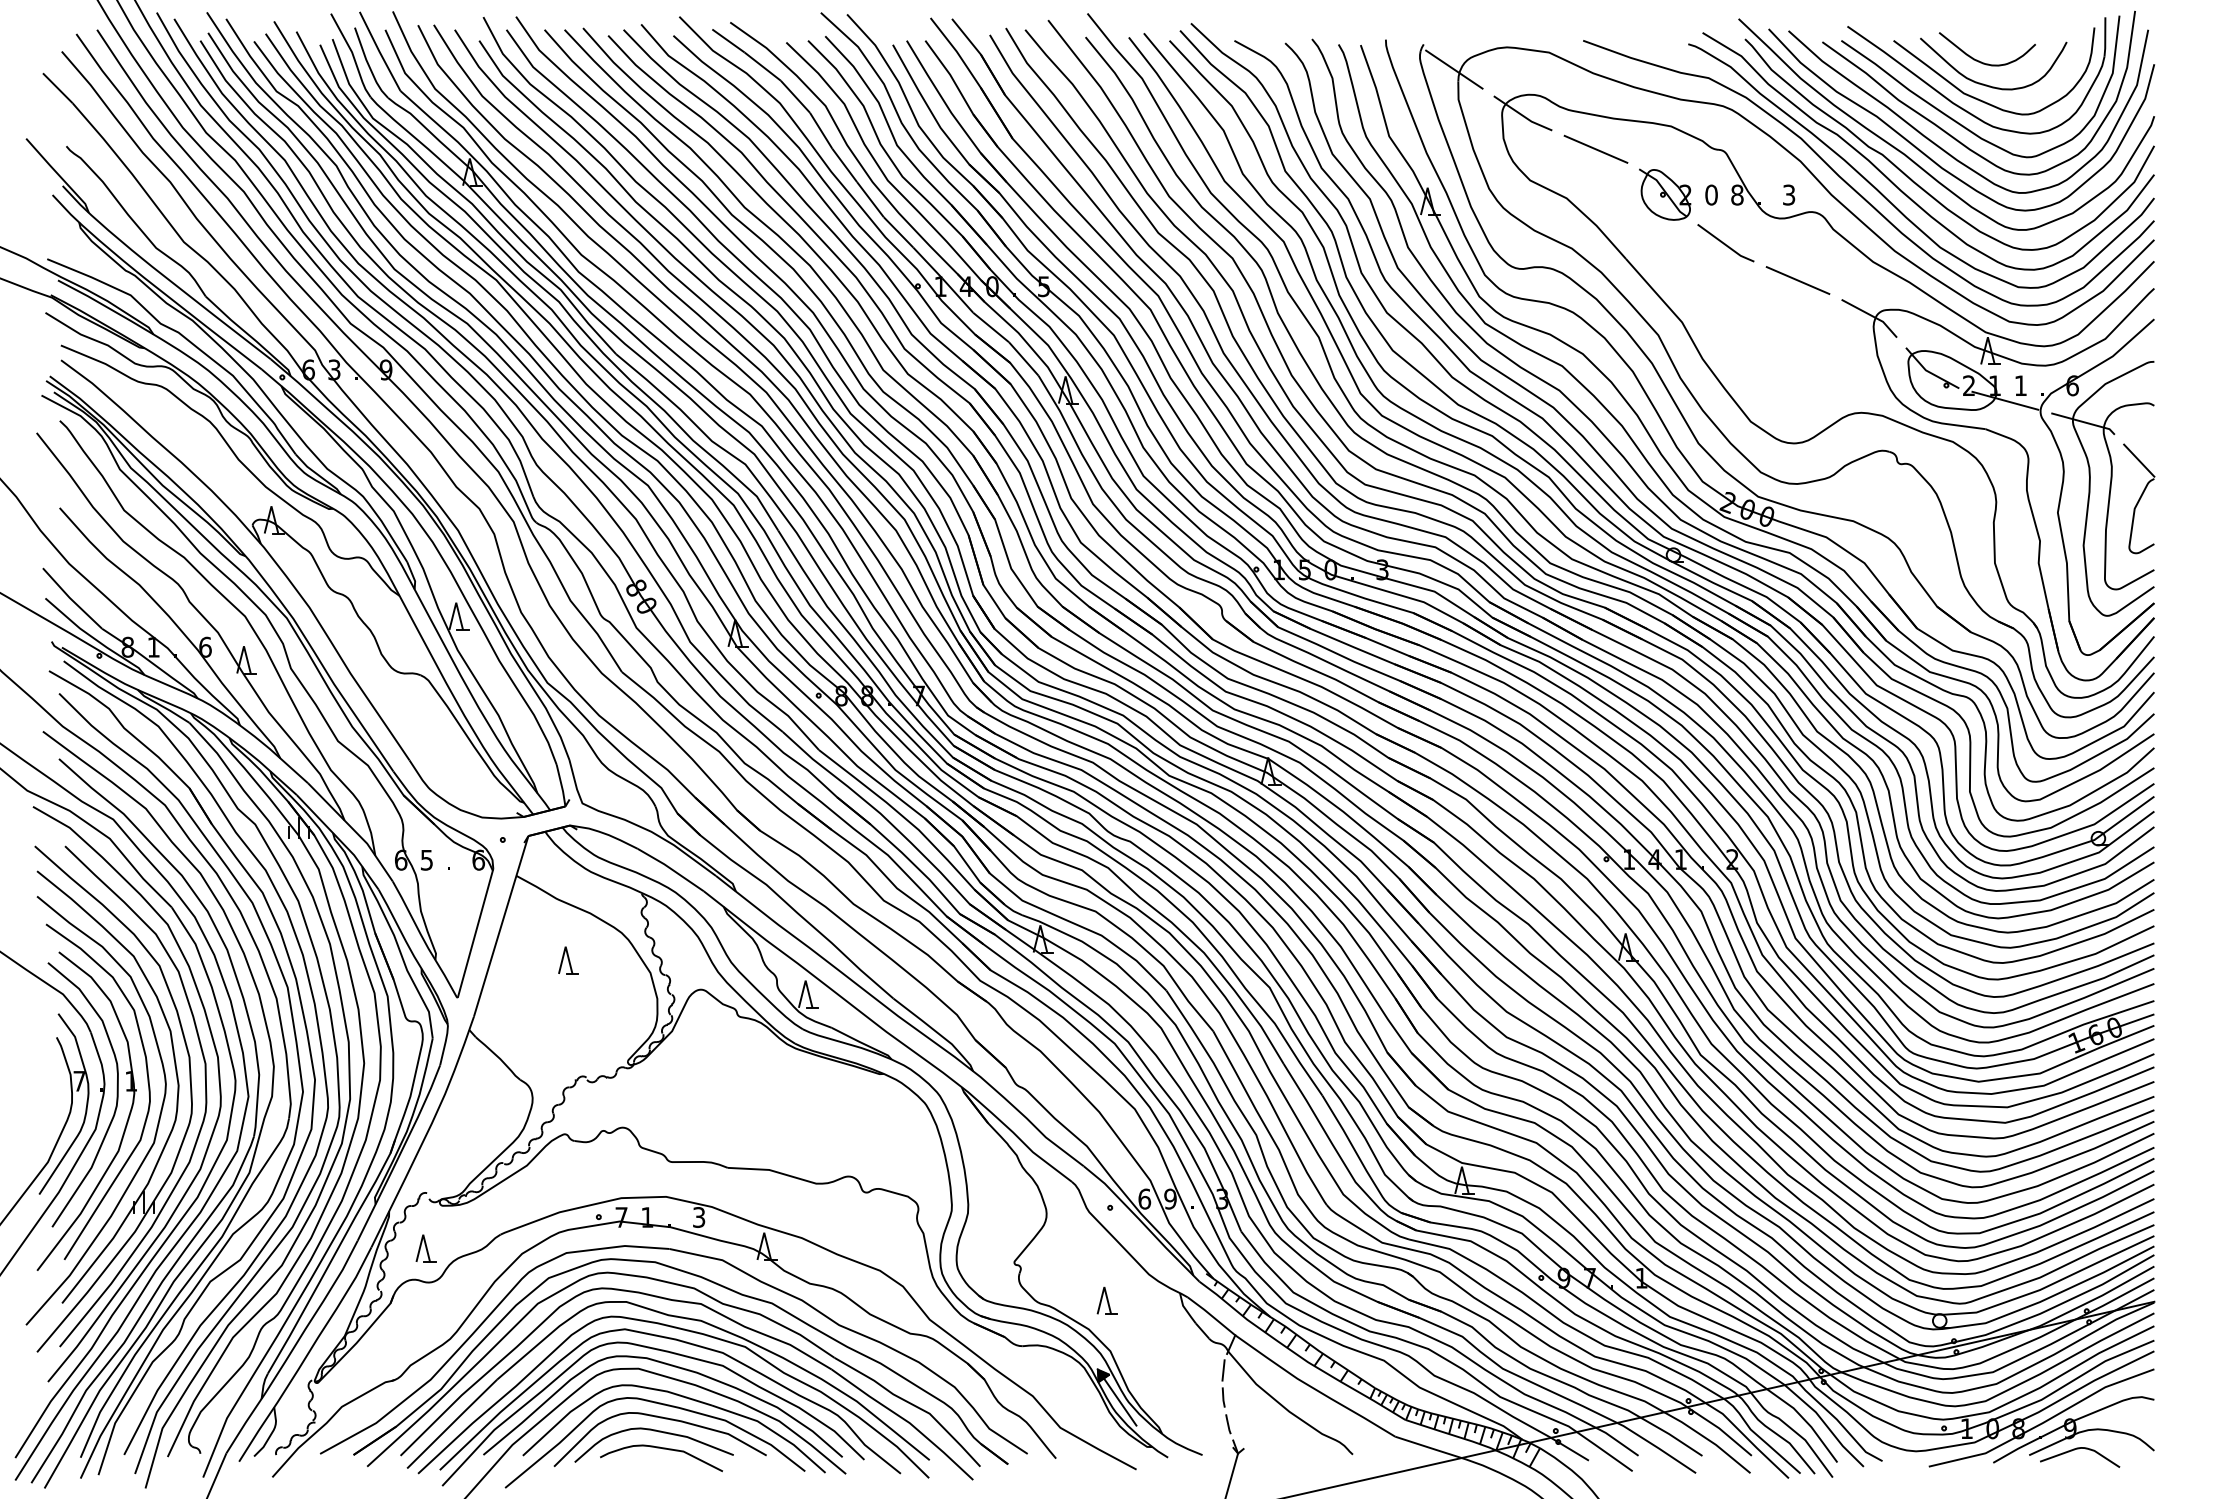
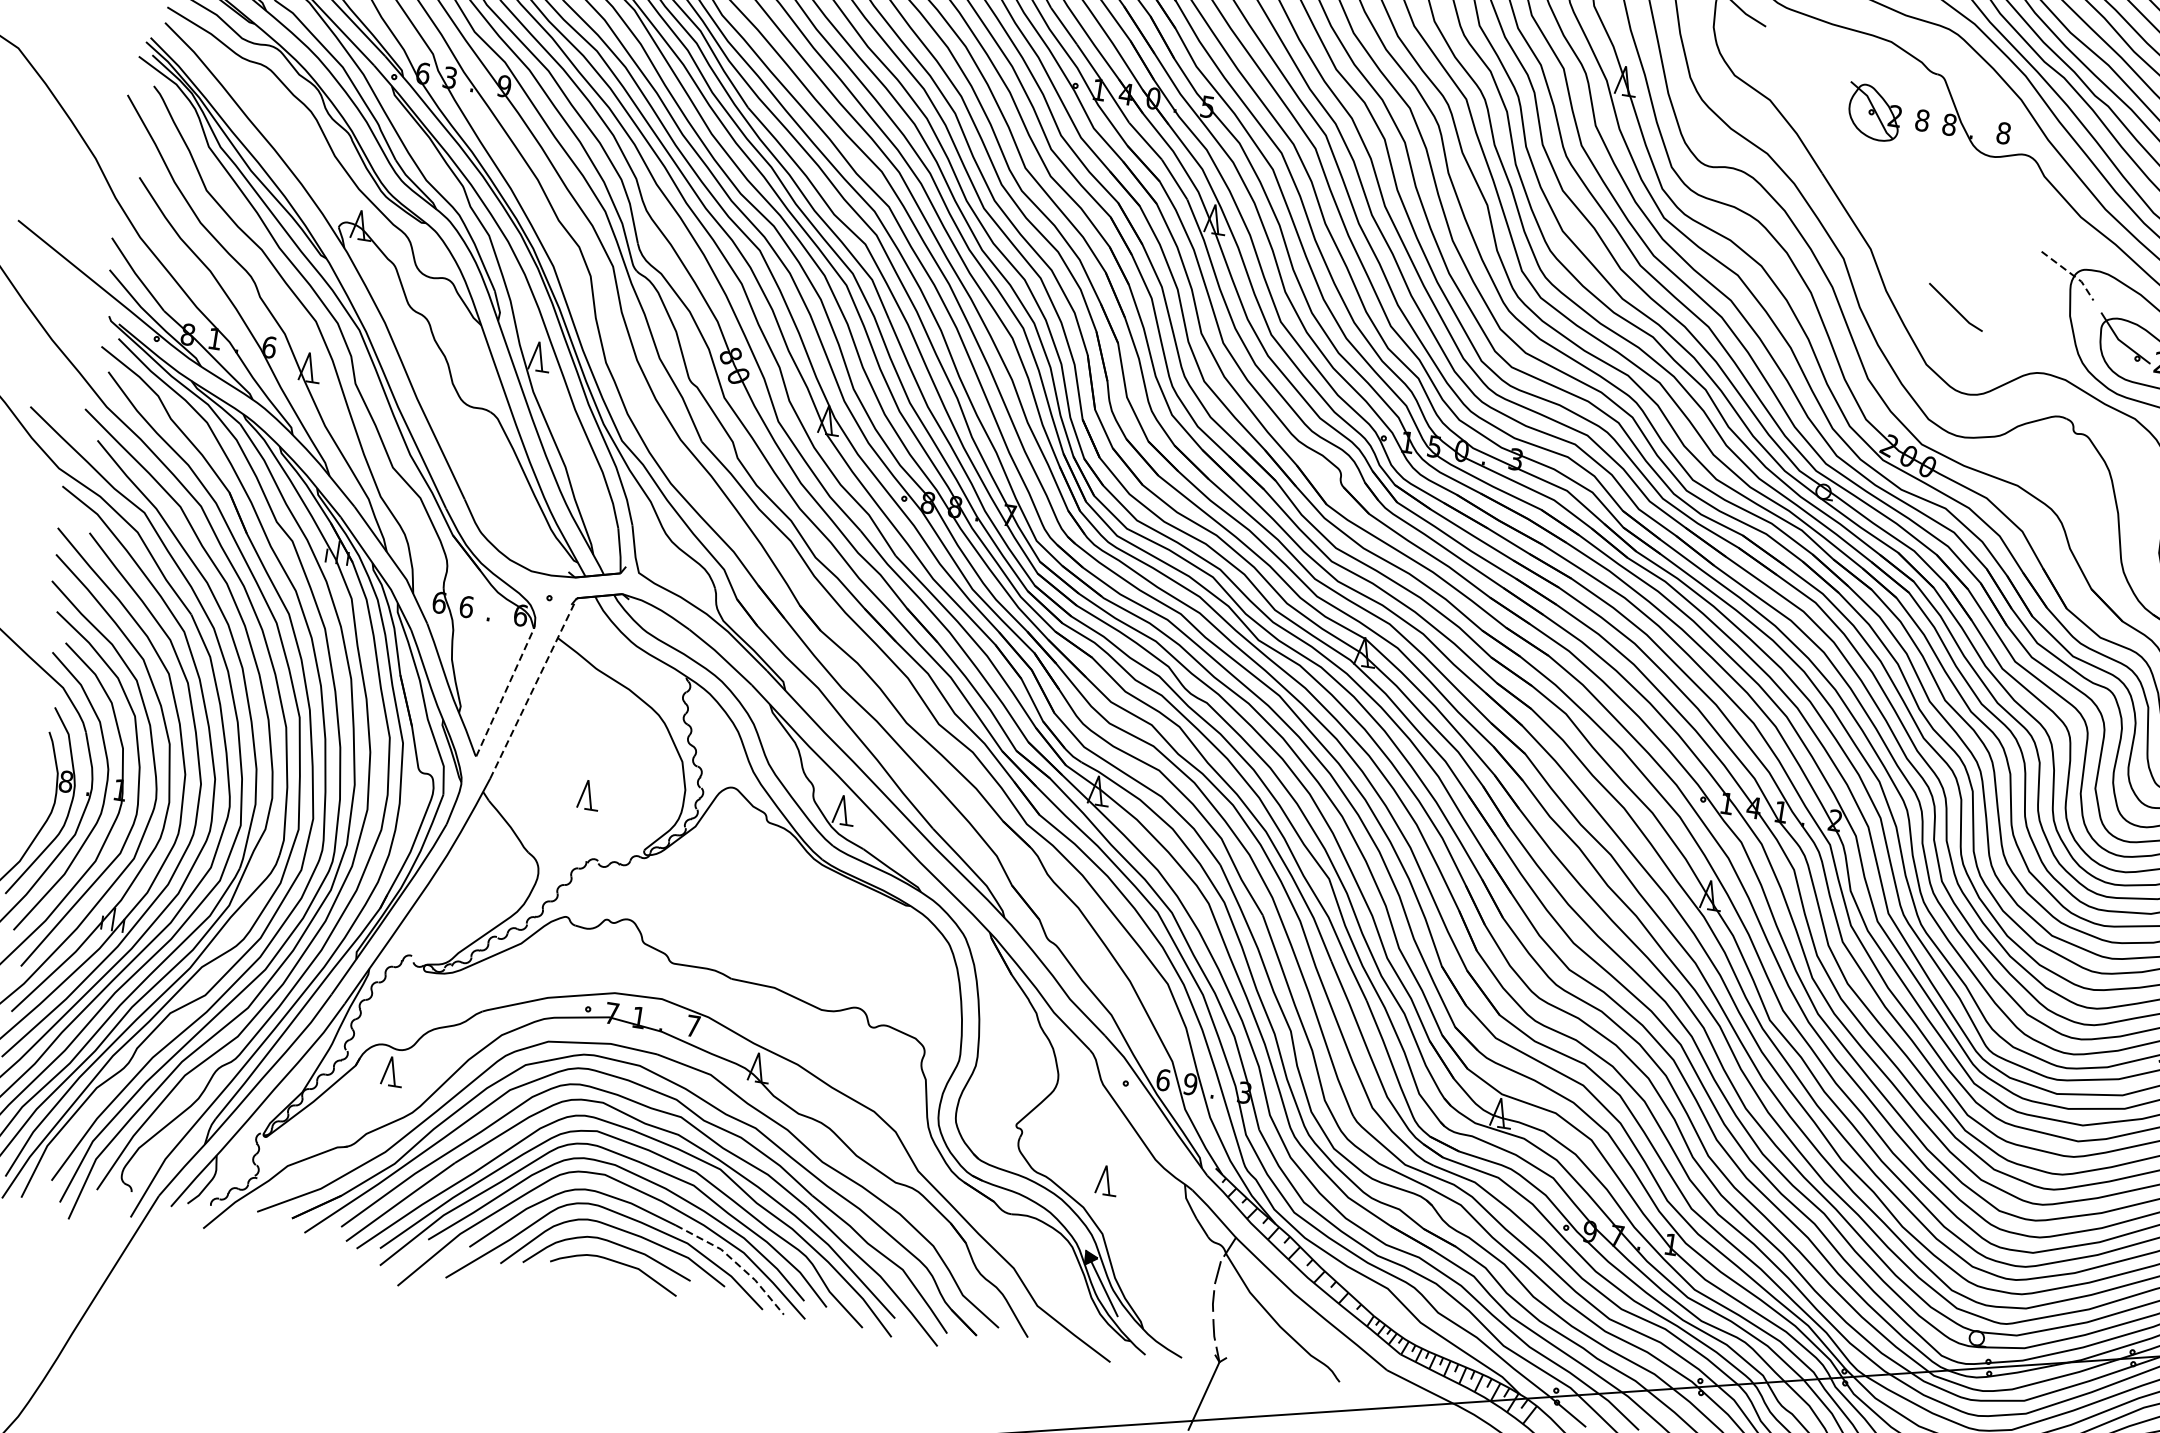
line: (1595, 148) -> (1808, 52), removed
text: (1788, 194) -> (2003, 132), 3 -> 8
text: (1711, 195) -> (1922, 121), 0 -> 8
line: (1725, 243) -> (1955, 307), moved
line: (1797, 280) -> (1998, 224), removed
line: (1872, 316) -> (2071, 274), solid -> dashed
text: (426, 859) -> (466, 606), 5 -> 6
line: (501, 925) -> (534, 687), solid -> dashed
line: (475, 933) -> (505, 691), solid -> dashed
part: (568, 960) -> (589, 795), moved
text: (79, 1080) -> (66, 780), 7 -> 8
text: (699, 1217) -> (693, 1026), 3 -> 7
part: (425, 1248) -> (392, 1071), moved
line: (773, 1431) -> (736, 1262), solid -> dashed

